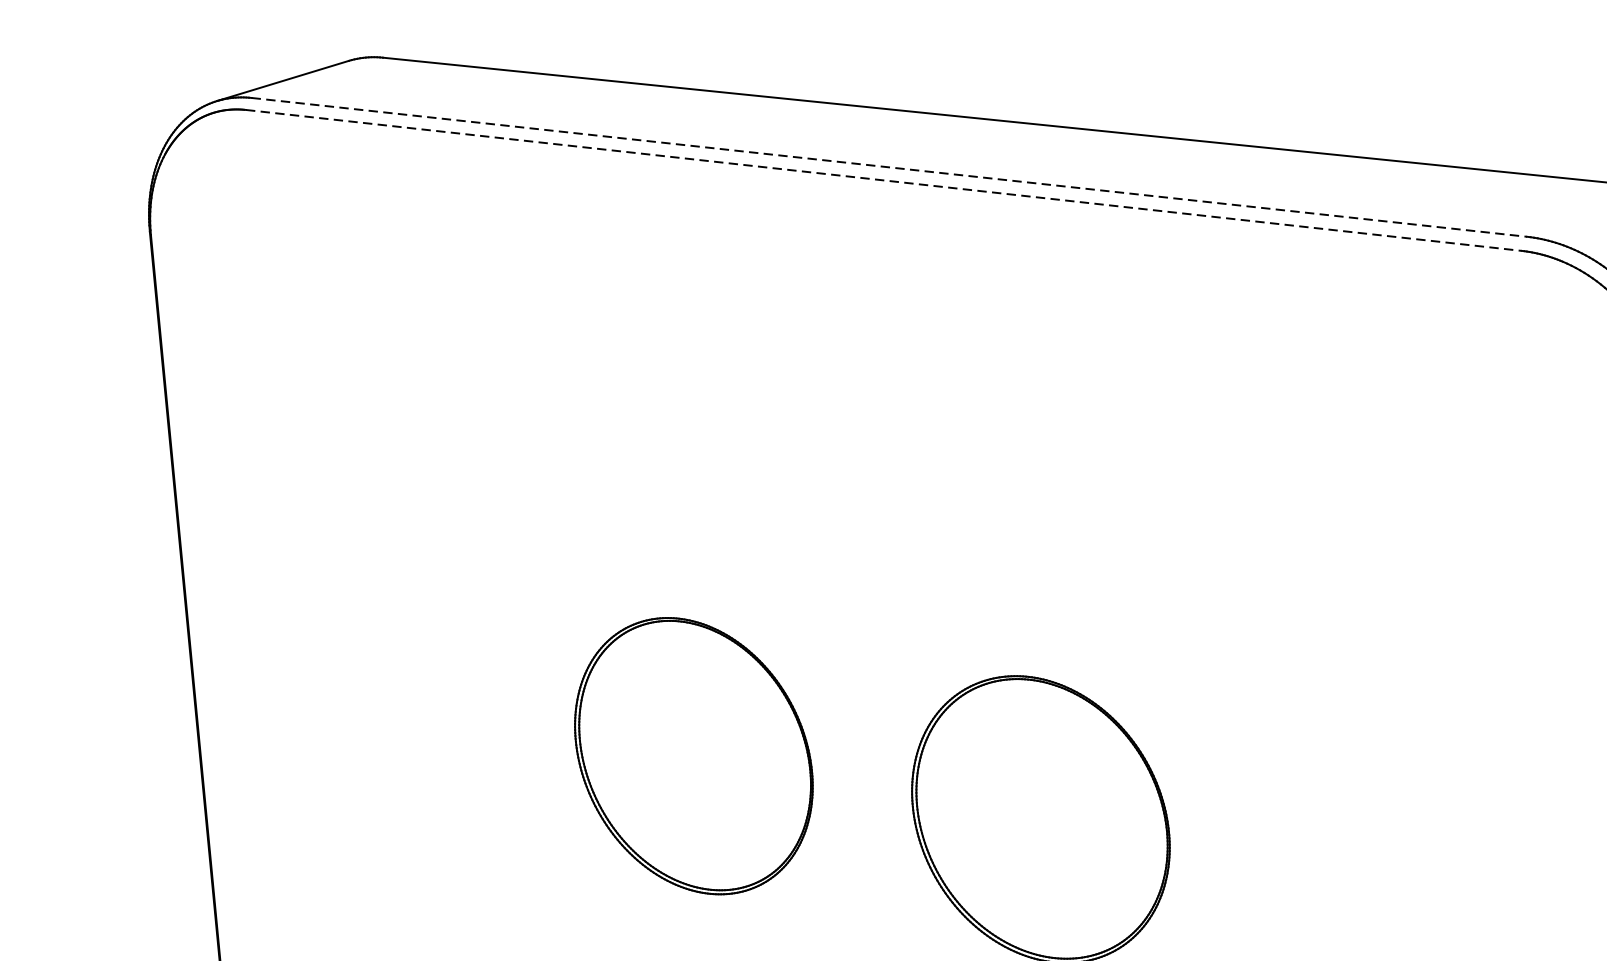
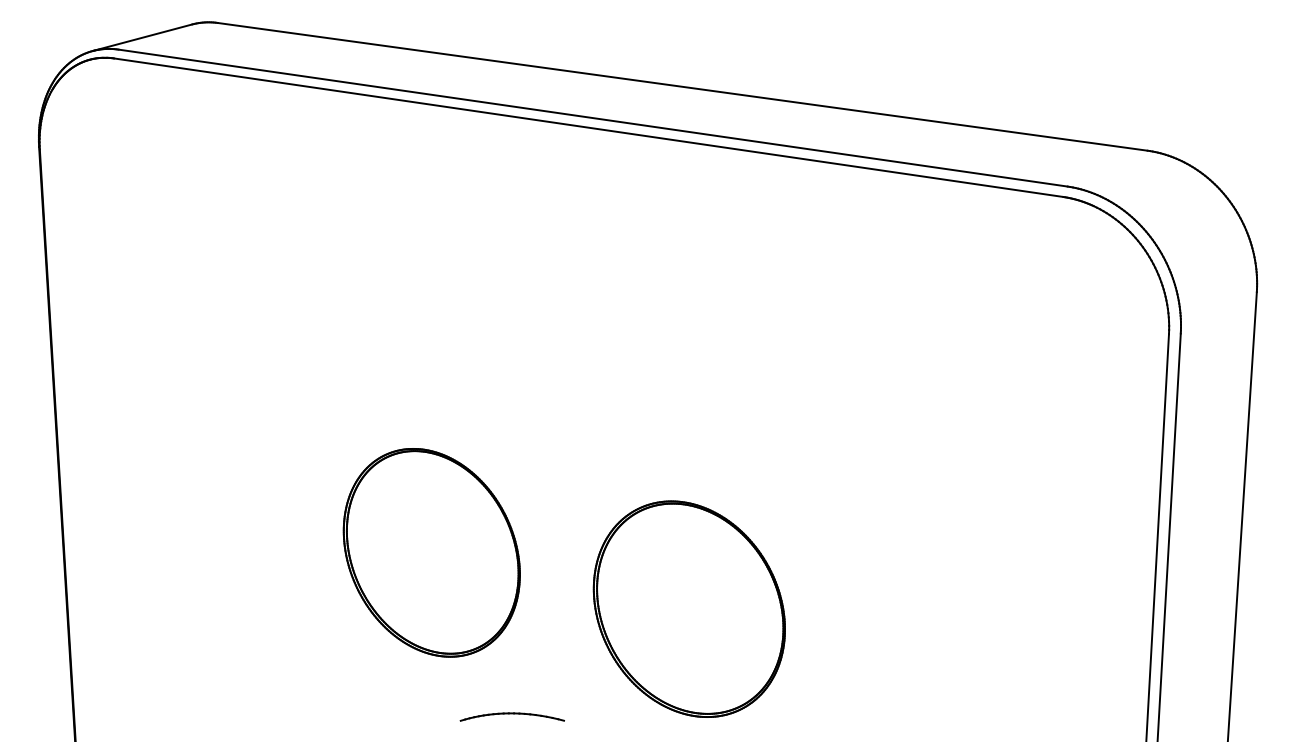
line: (889, 167) -> (593, 118), dashed -> solid
line: (883, 180) -> (588, 127), dashed -> solid

